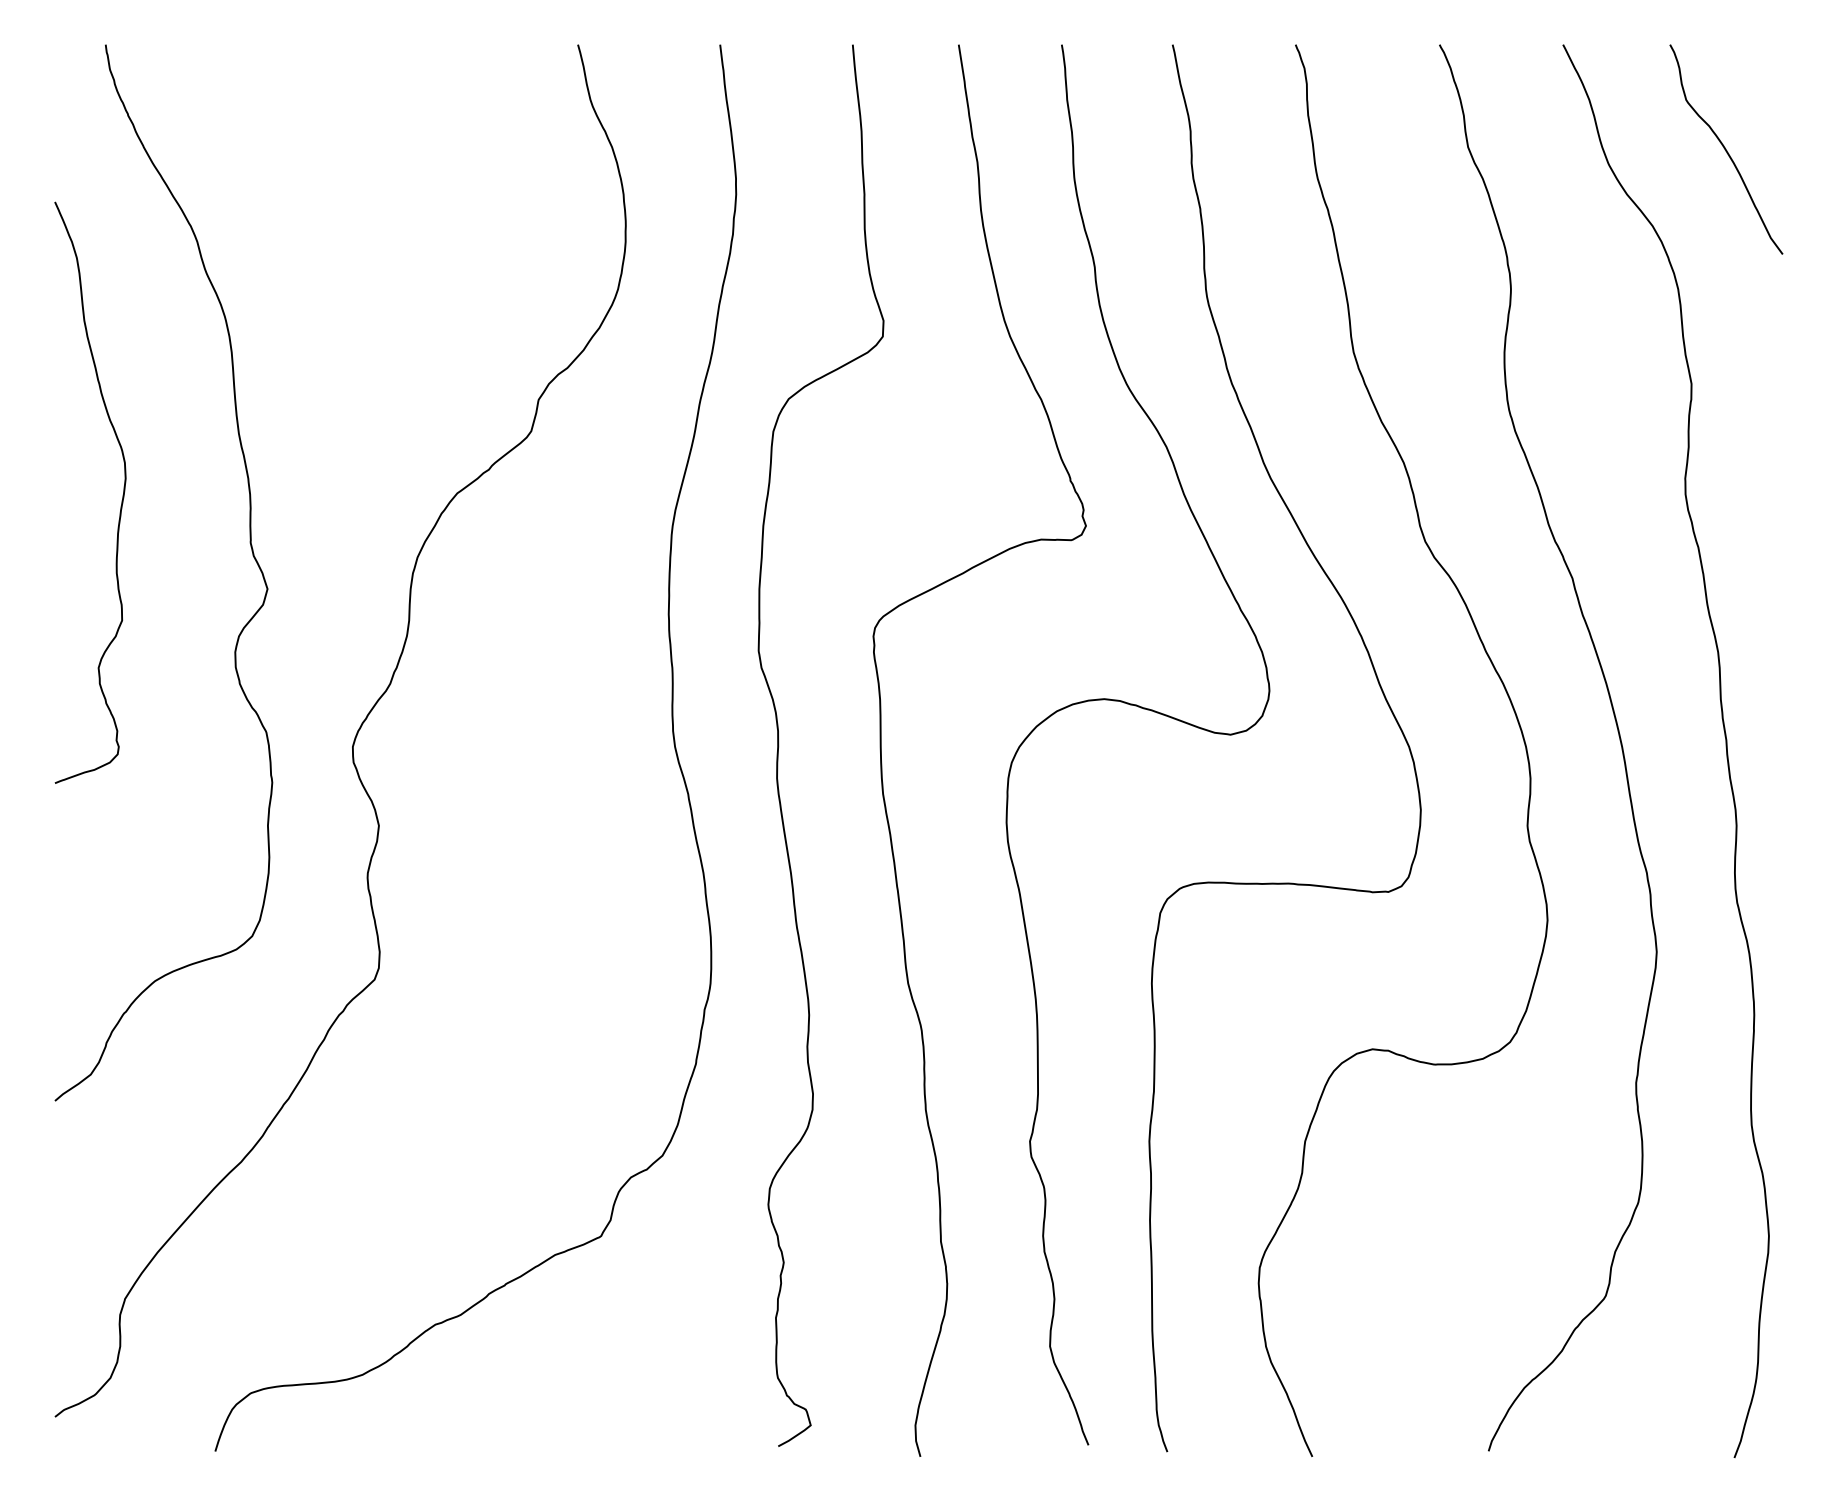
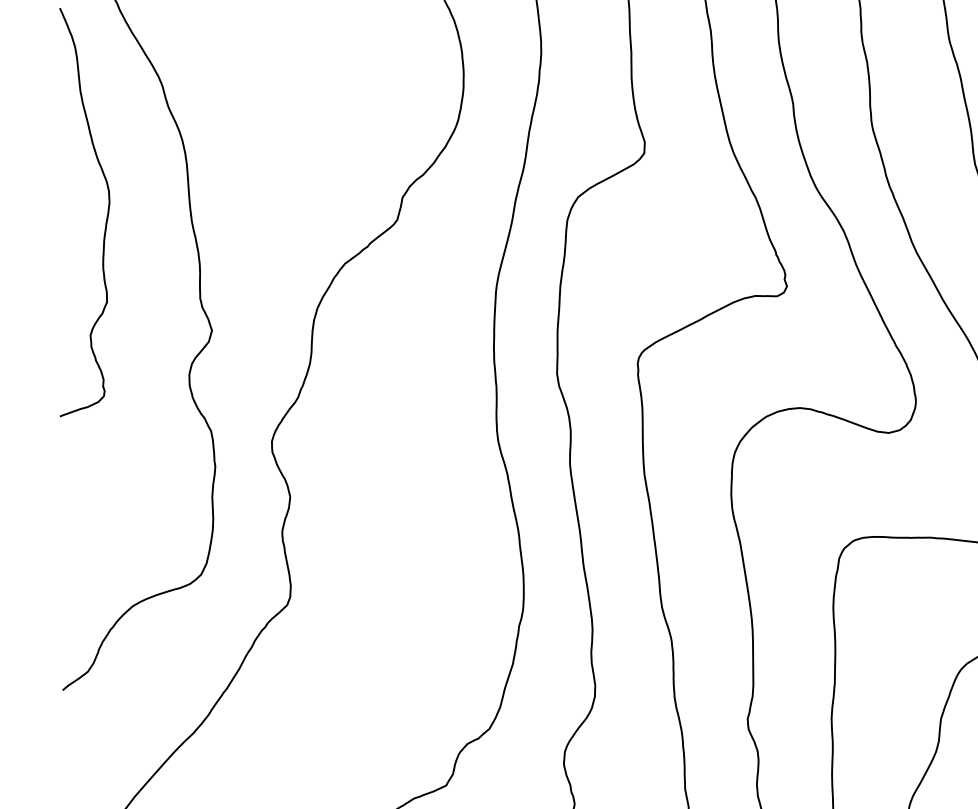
curve: (121, 500) -> (106, 217), moved

